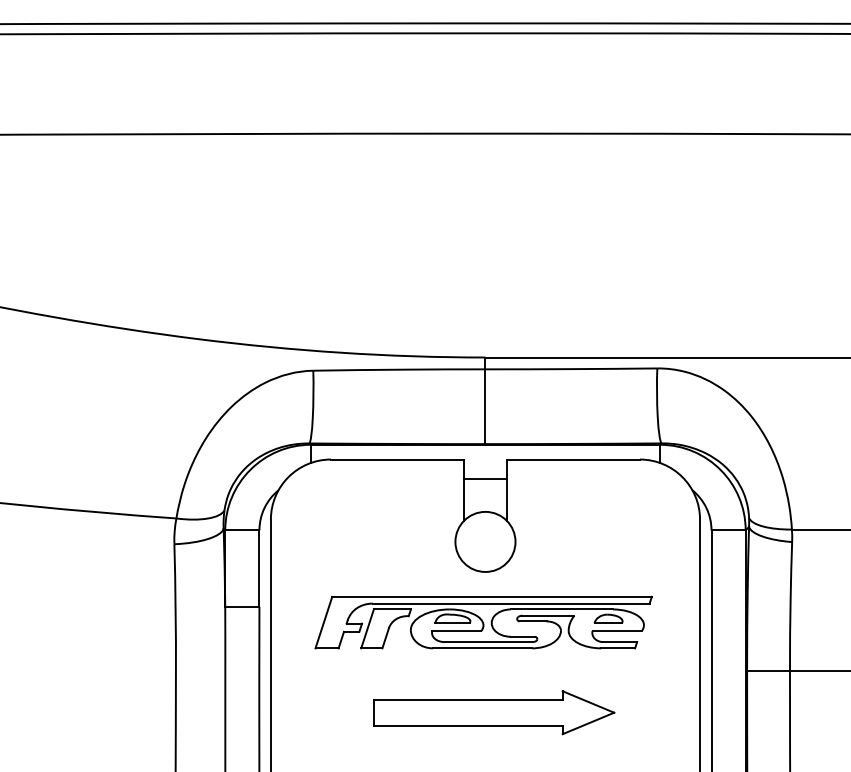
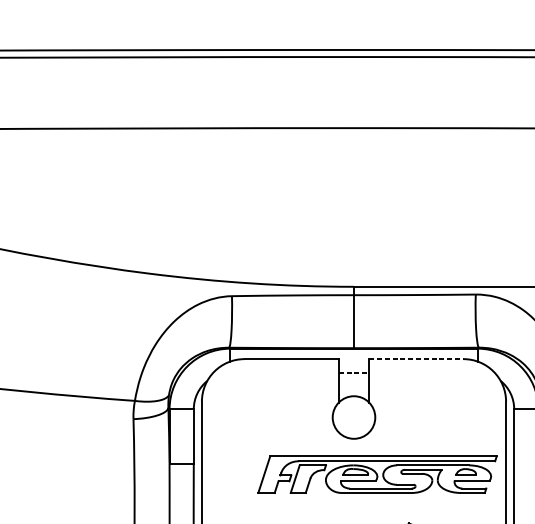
line: (573, 459) -> (416, 359), solid -> dashed
line: (485, 478) -> (354, 372), solid -> dashed
part: (483, 622) -> (377, 474), moved

